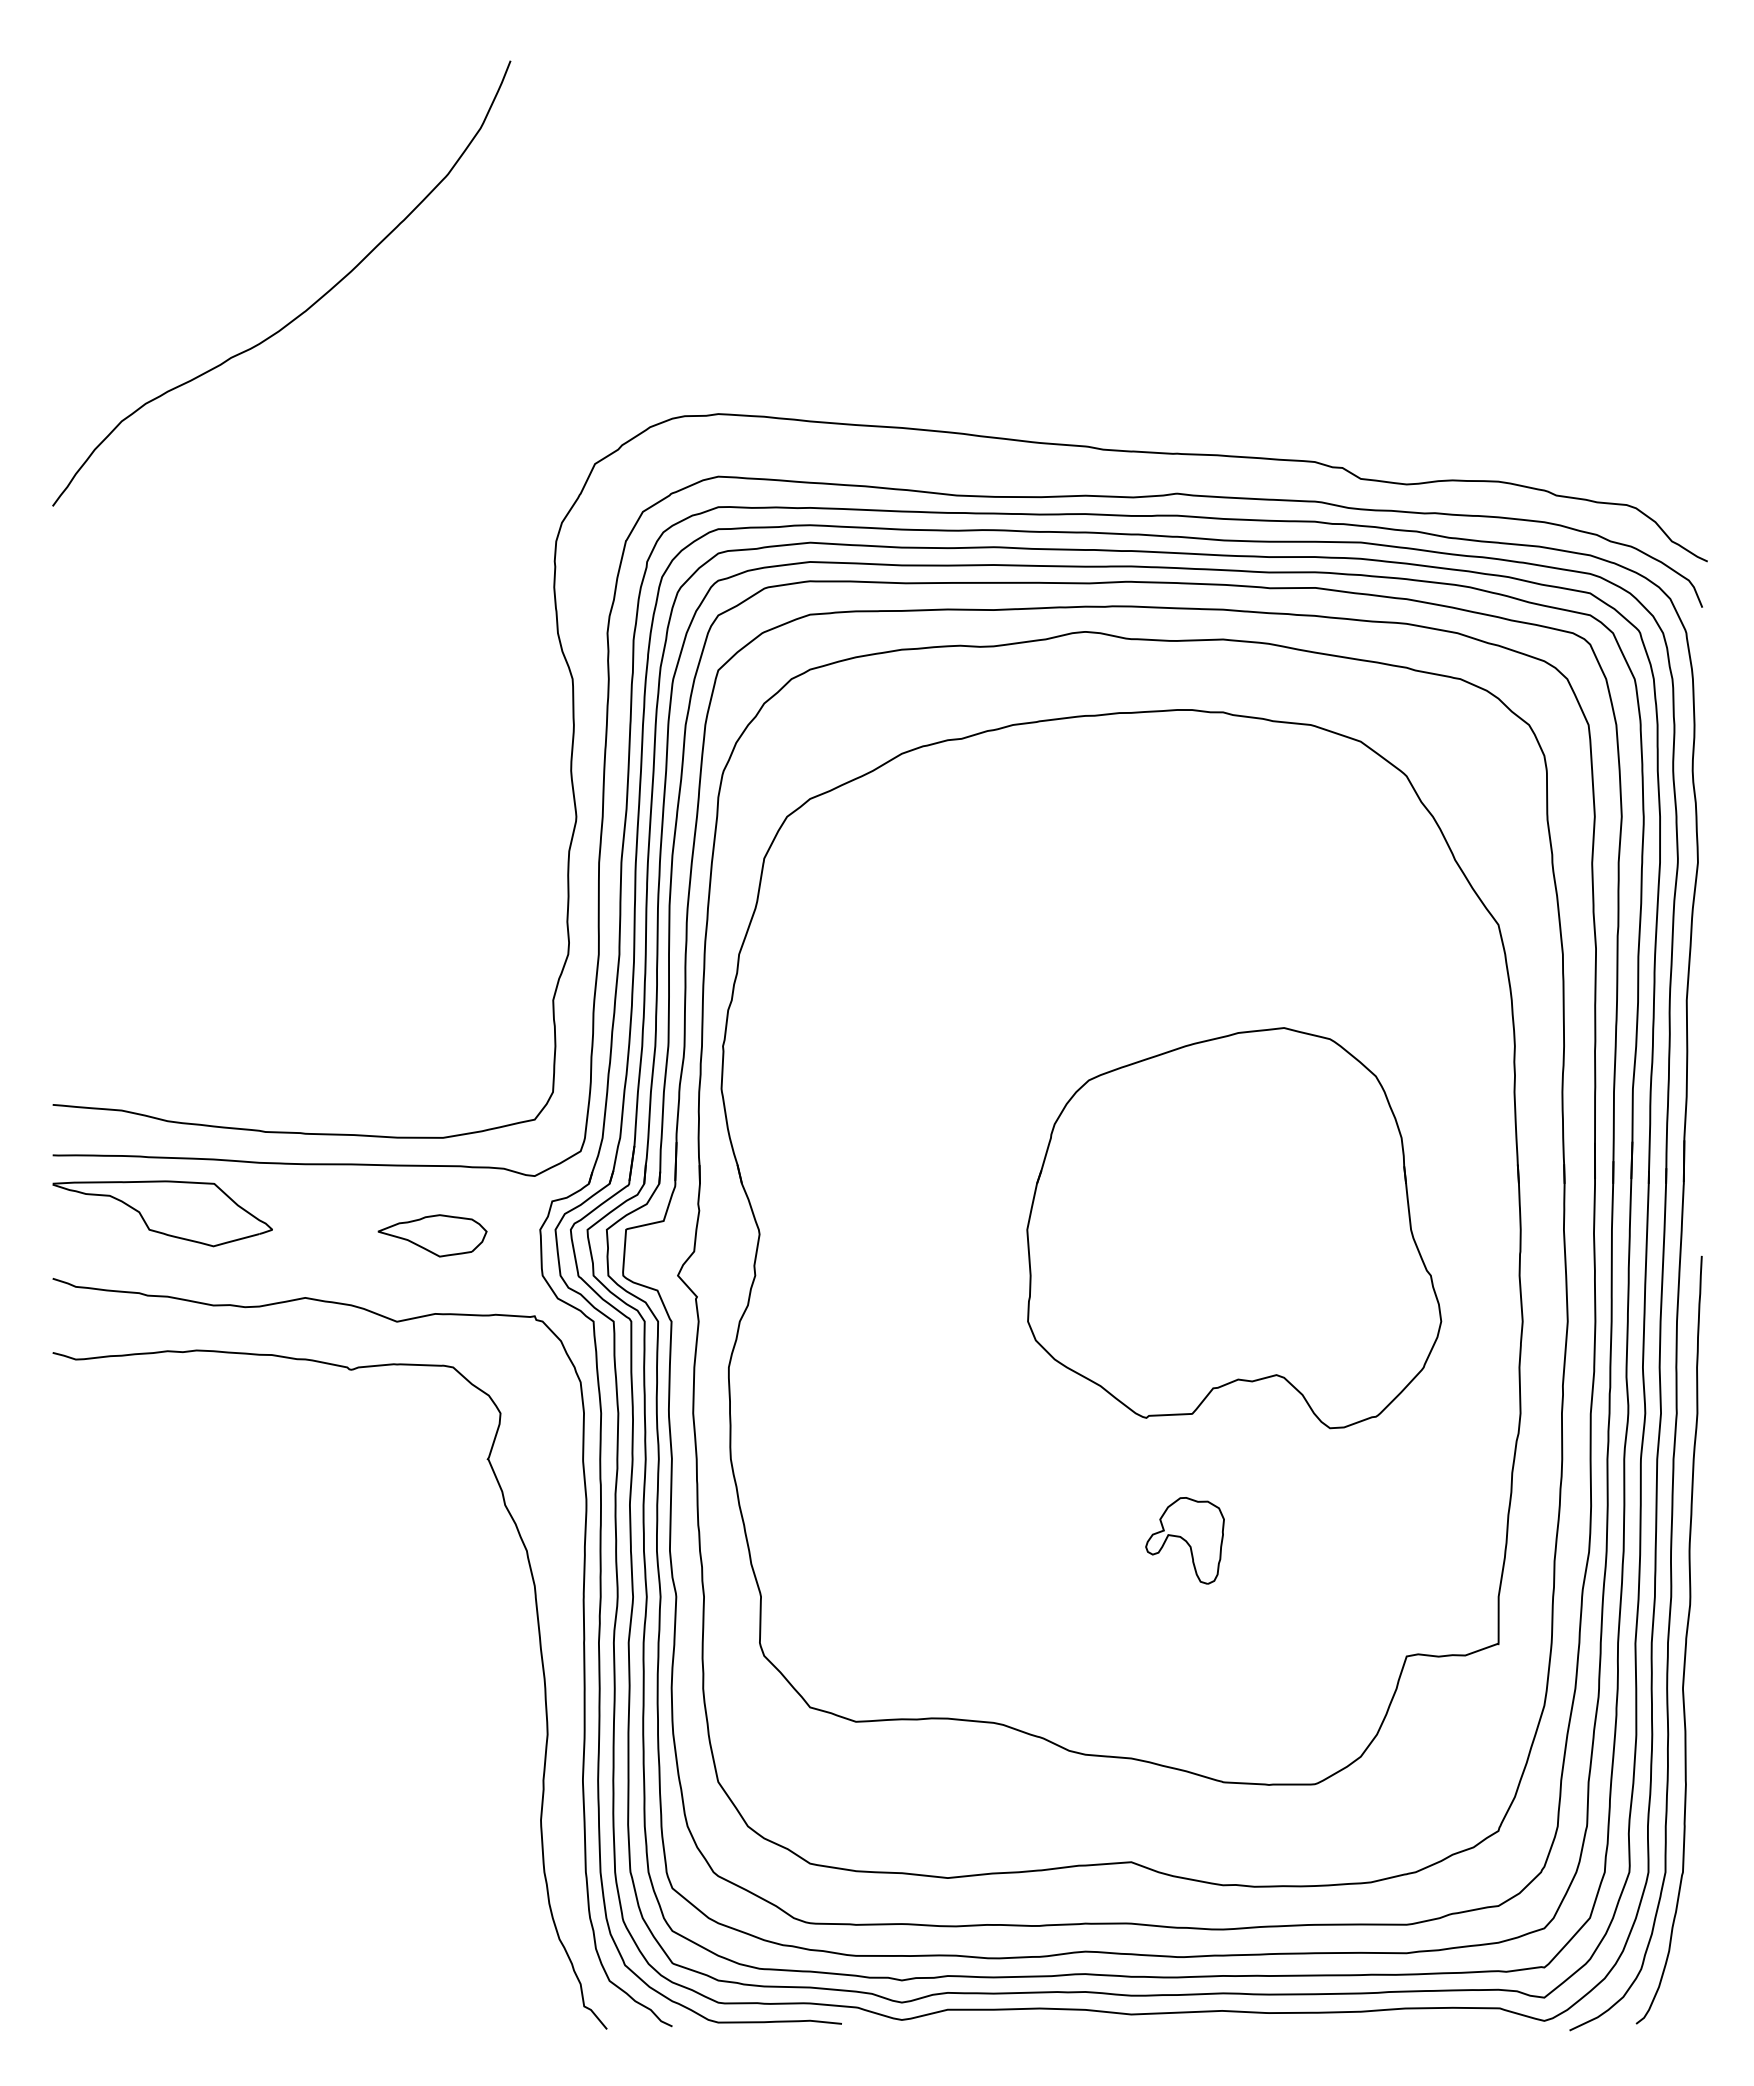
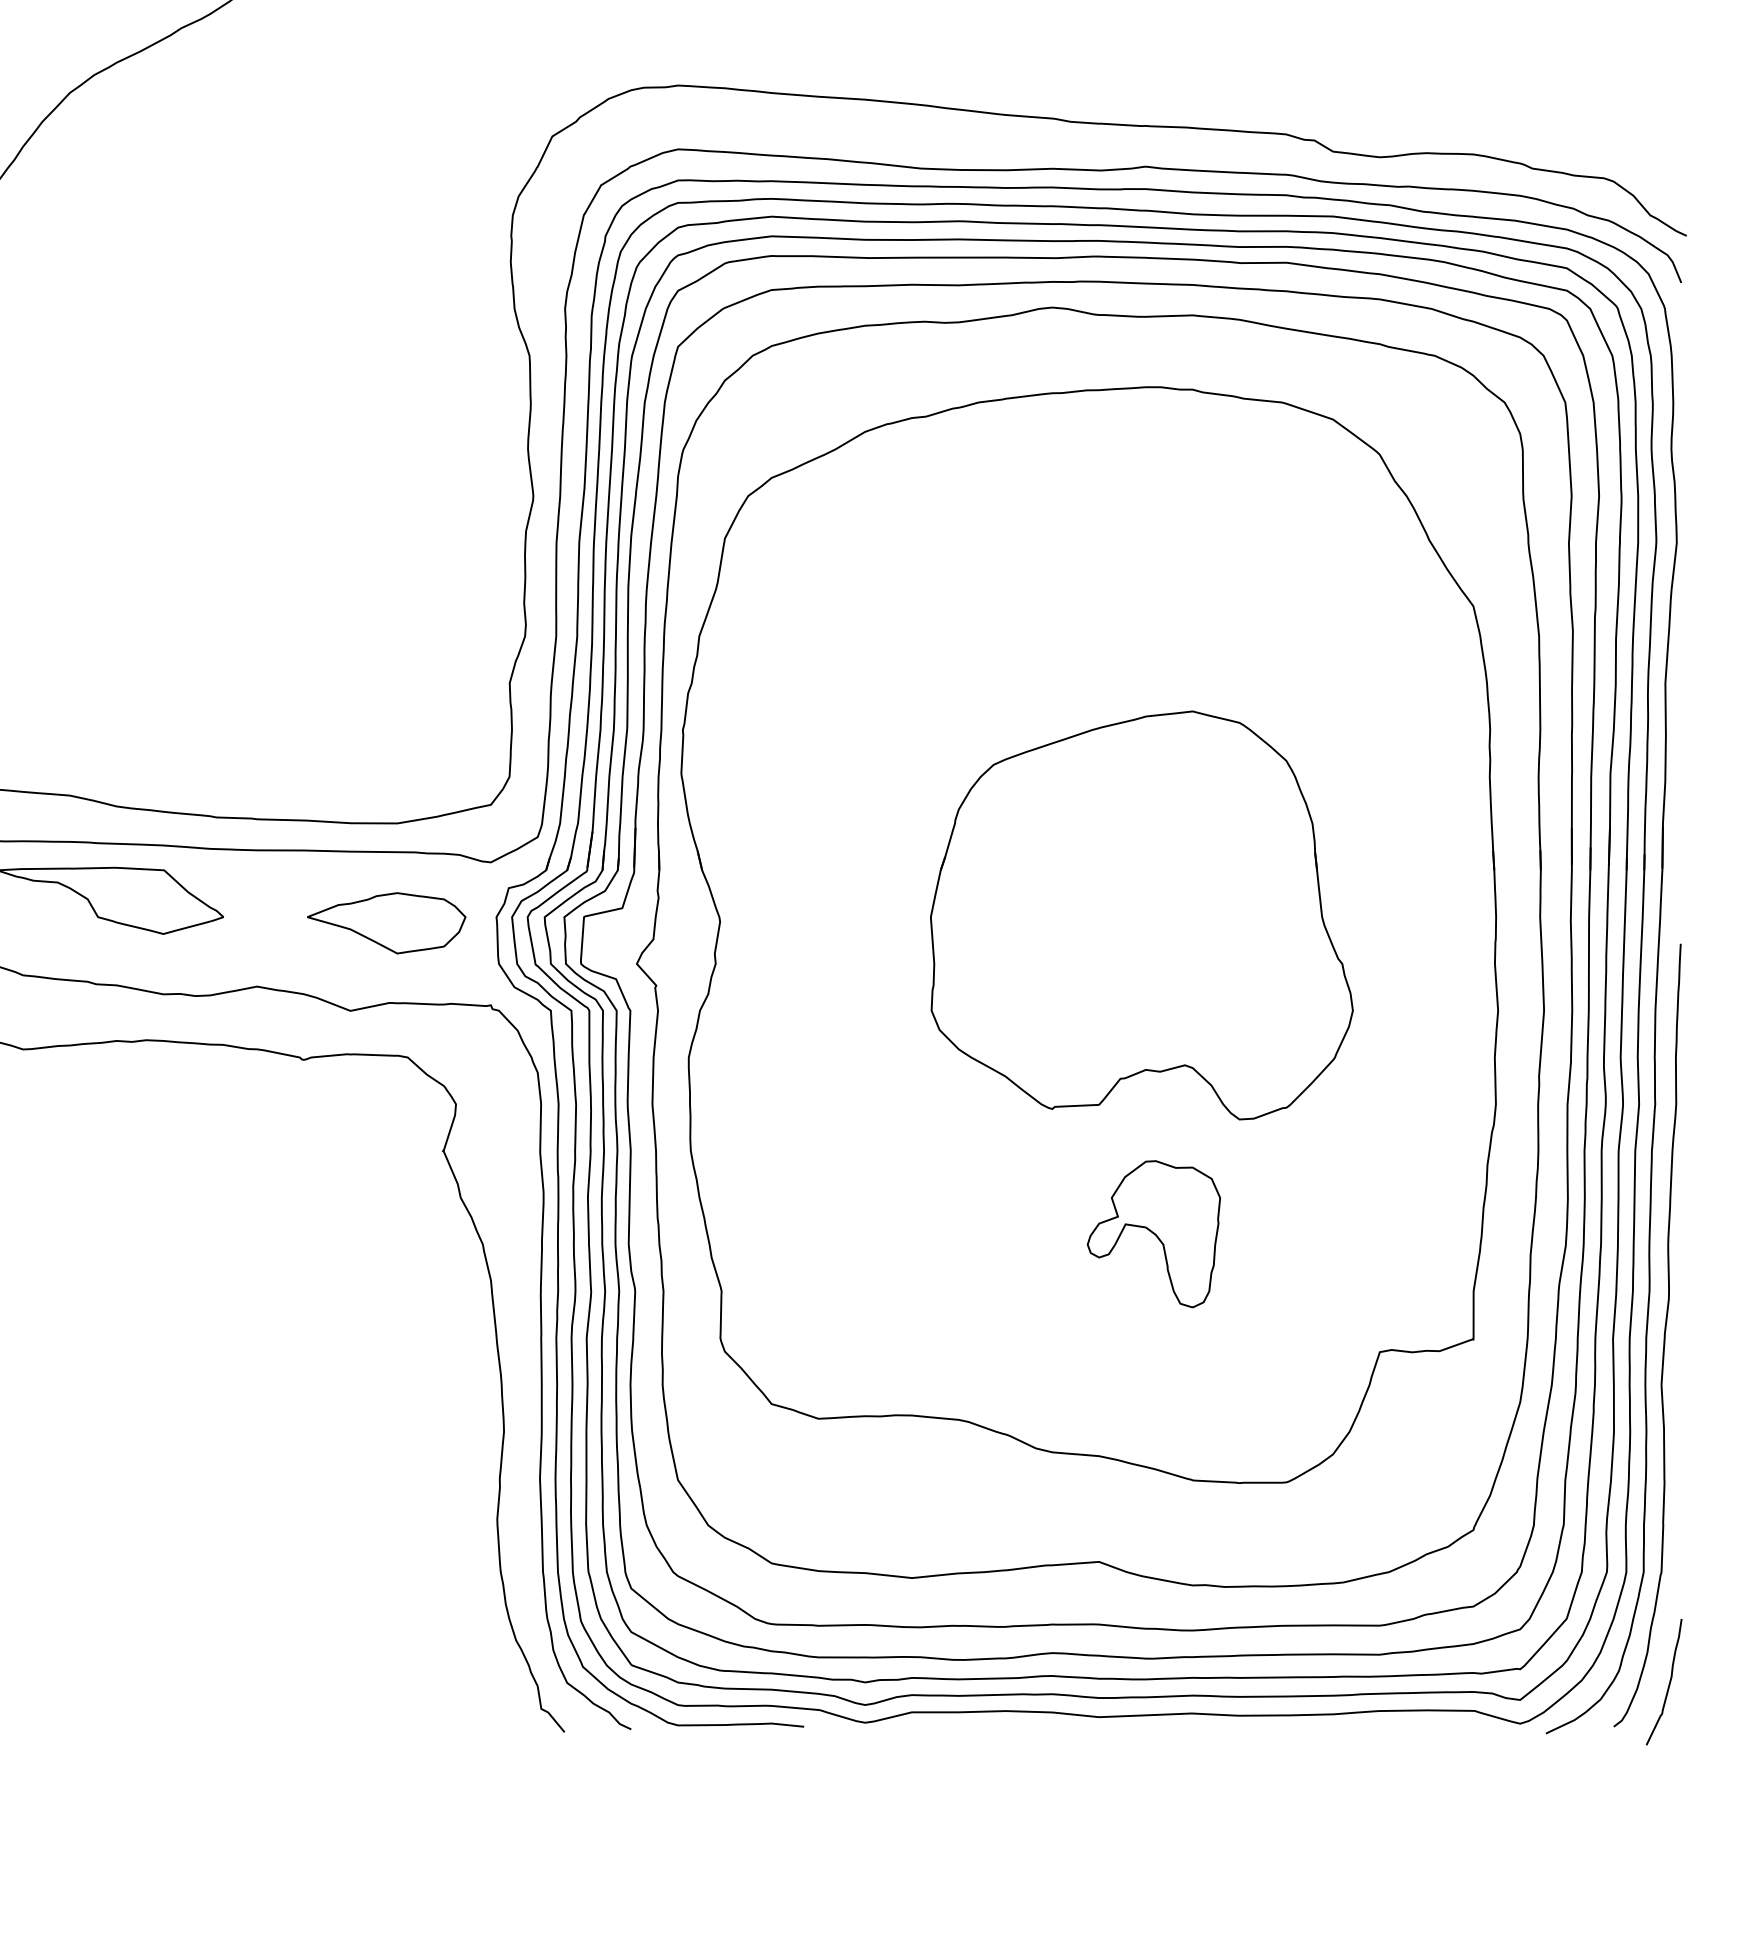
part: (1234, 1228) -> (1142, 915), moved
part: (432, 1235) -> (386, 922), size x1.43
part: (1184, 1540) -> (1153, 1233), size x1.67
curve: (1689, 1982) -> (1668, 1684), added

